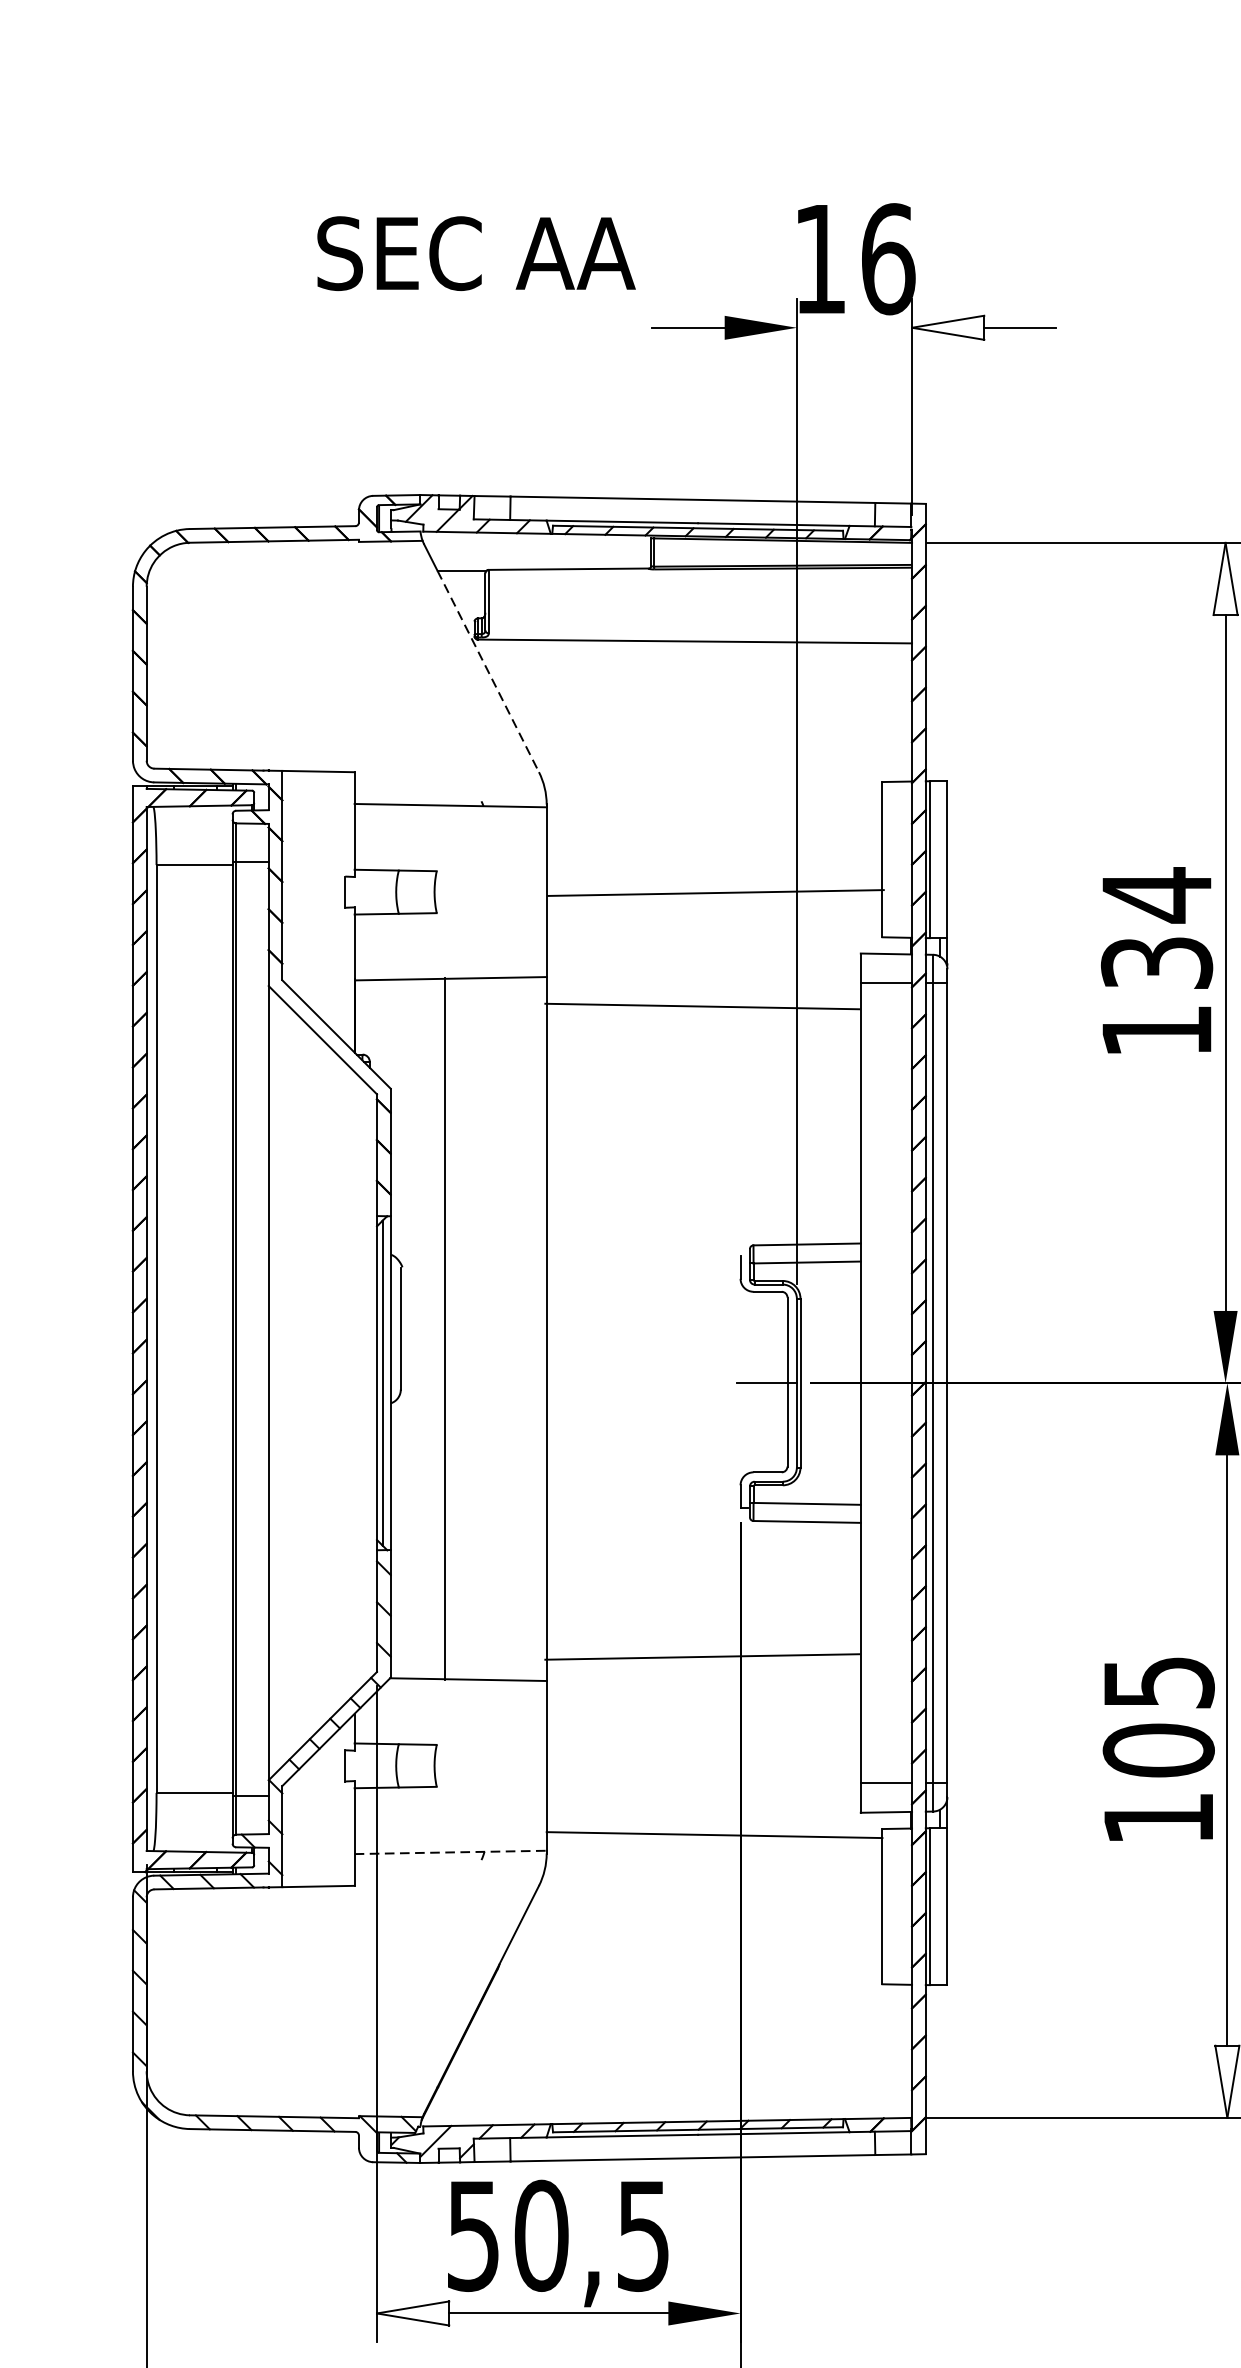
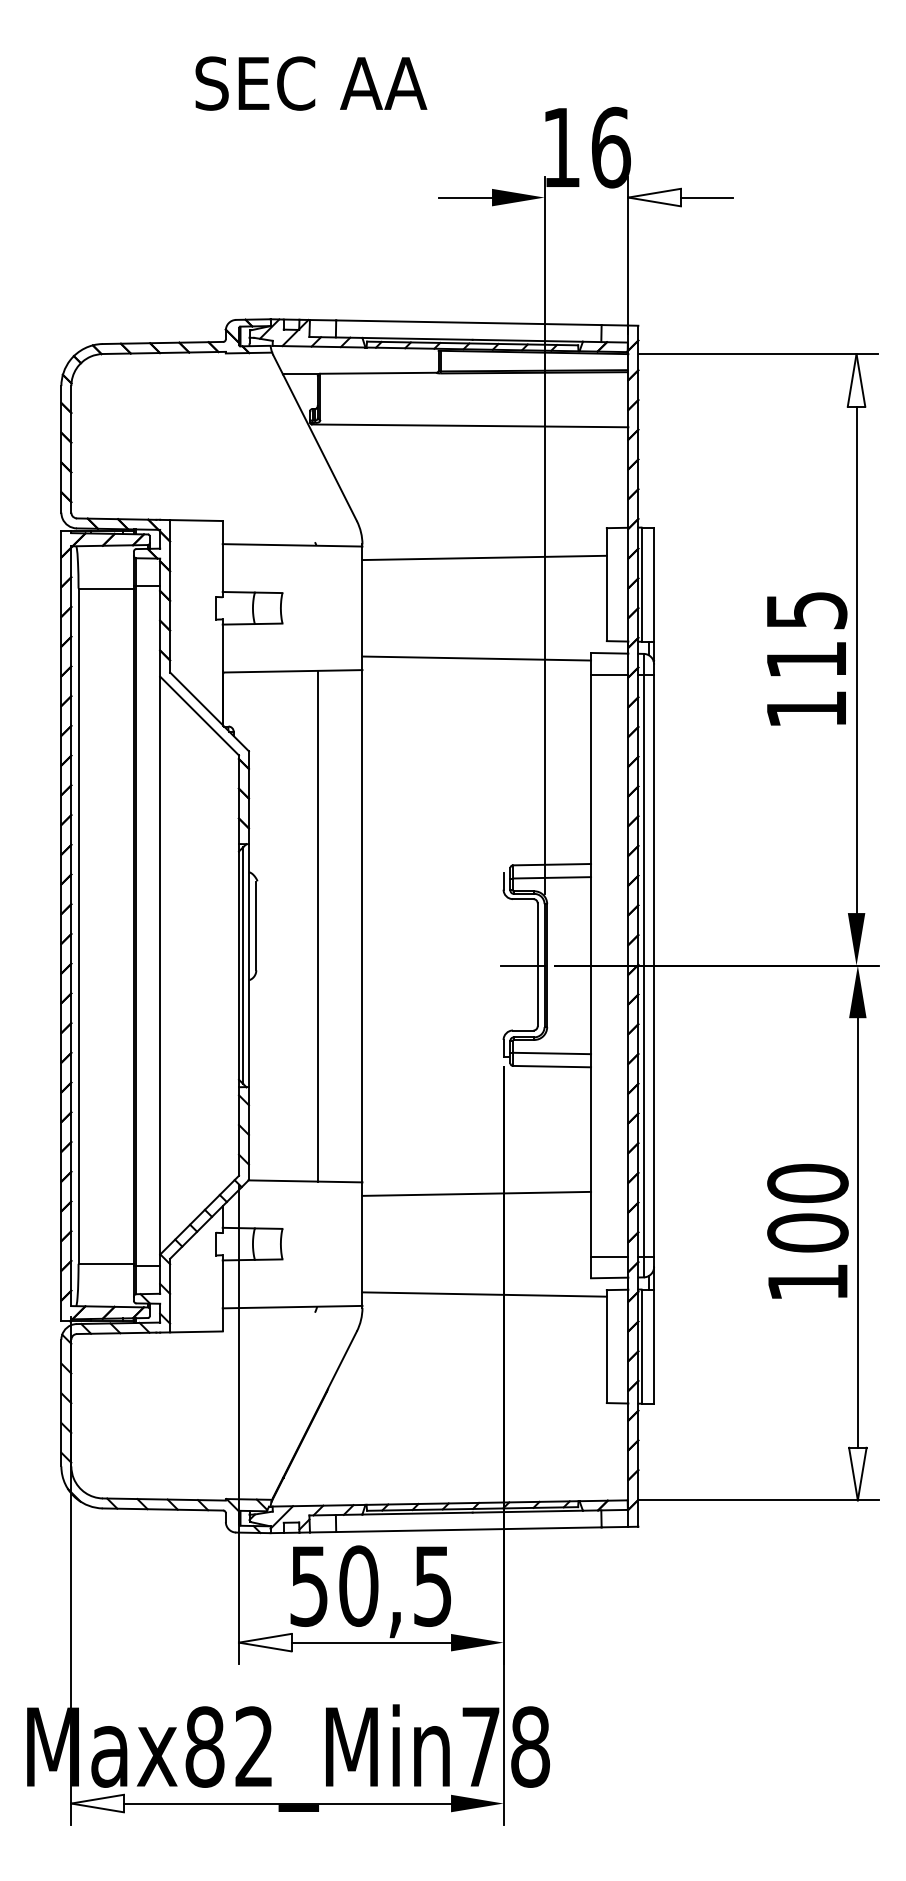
text: (476, 253) -> (311, 83), moved
line: (489, 672) -> (320, 448), dashed -> solid
line: (715, 892) -> (484, 557), moved
text: (1156, 928) -> (806, 634), 134 -> 115
line: (701, 1006) -> (476, 658), moved
line: (445, 1328) -> (317, 925), moved
line: (701, 1656) -> (476, 1193), moved
text: (1158, 1681) -> (807, 1182), 105 -> 100
line: (450, 1852) -> (292, 1307), dashed -> solid

